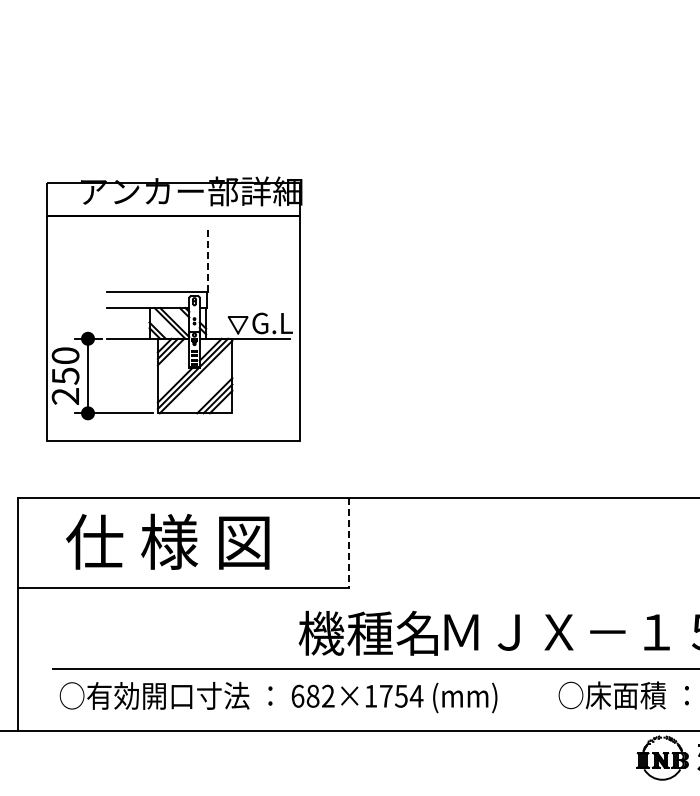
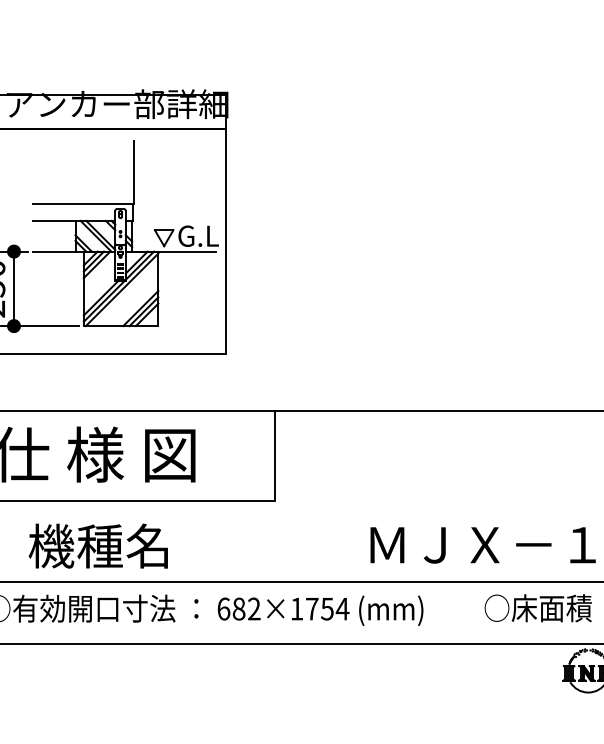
line: (207, 259) -> (133, 172), dashed -> solid
line: (348, 543) -> (274, 456), dashed -> solid
text: (367, 632) -> (97, 545), moved

